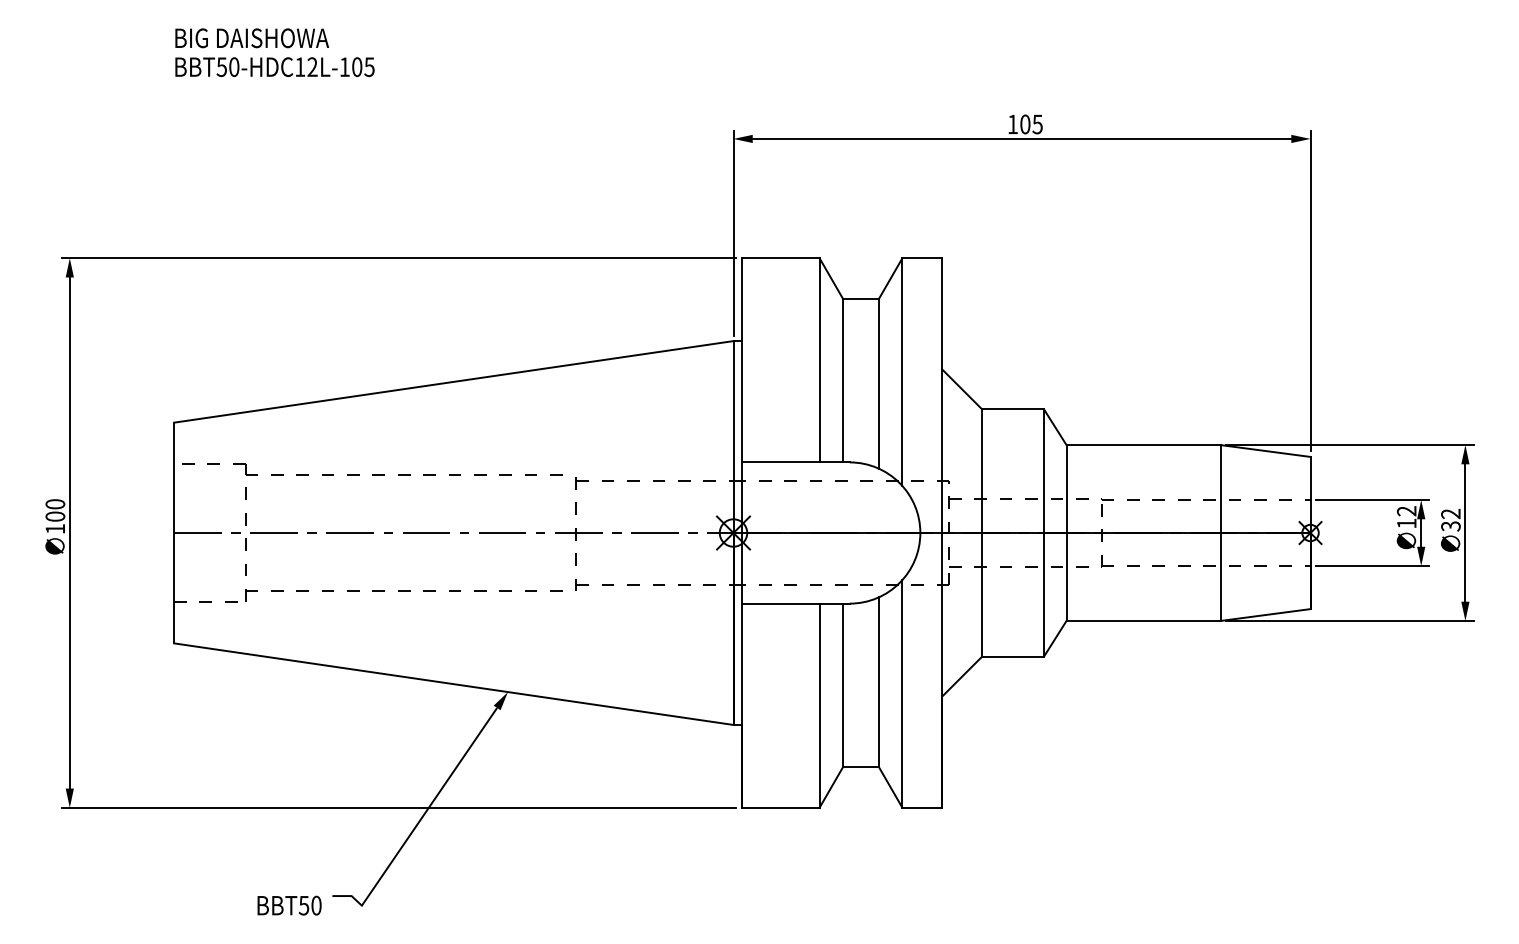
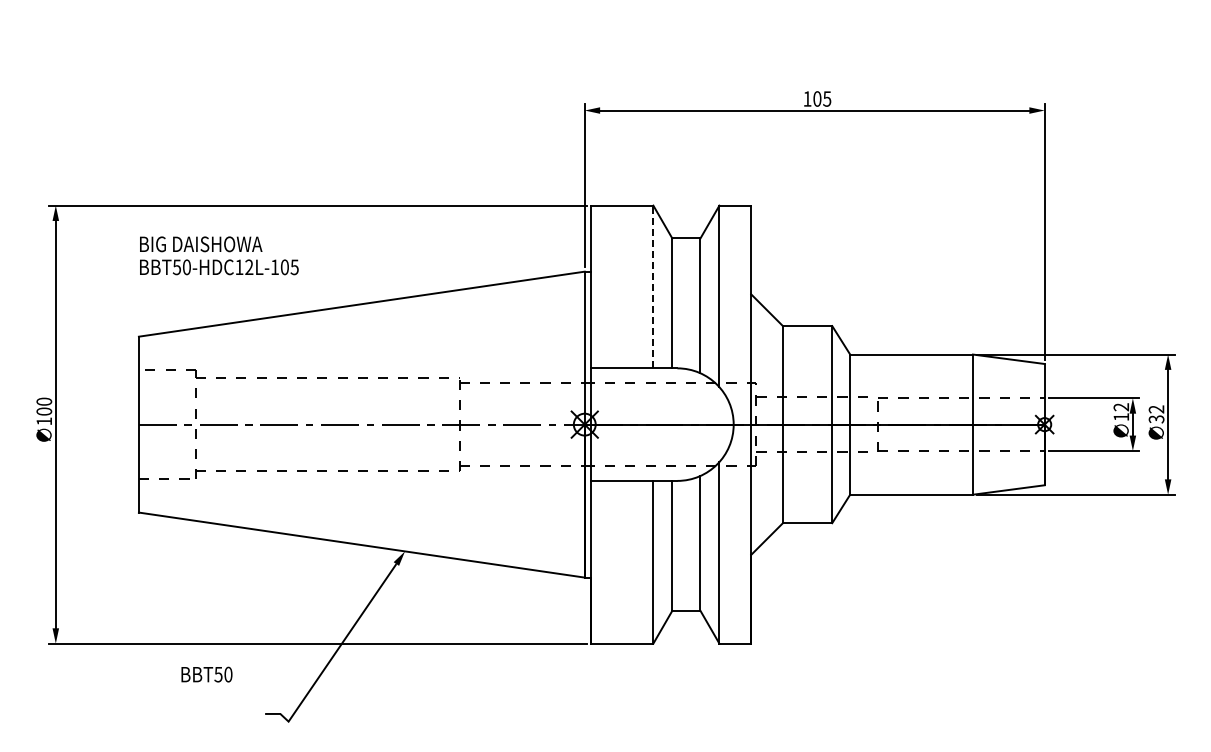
text: (275, 52) -> (219, 255), moved
line: (819, 359) -> (653, 286), solid -> dashed
text: (288, 905) -> (206, 674), moved

